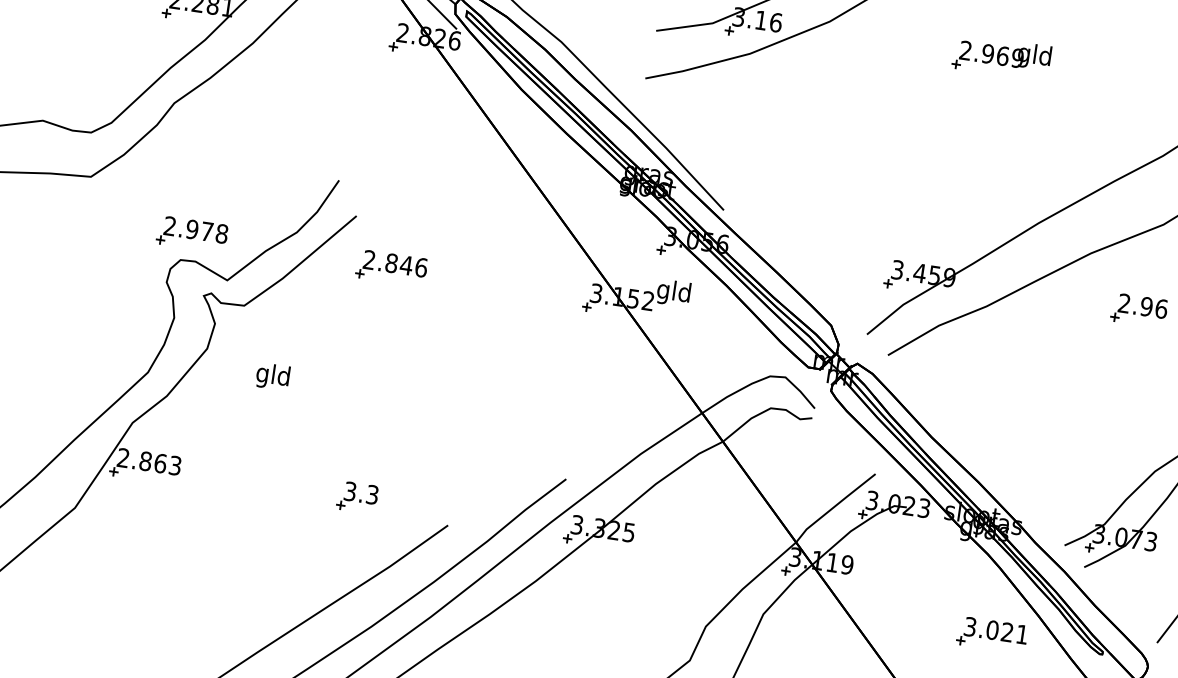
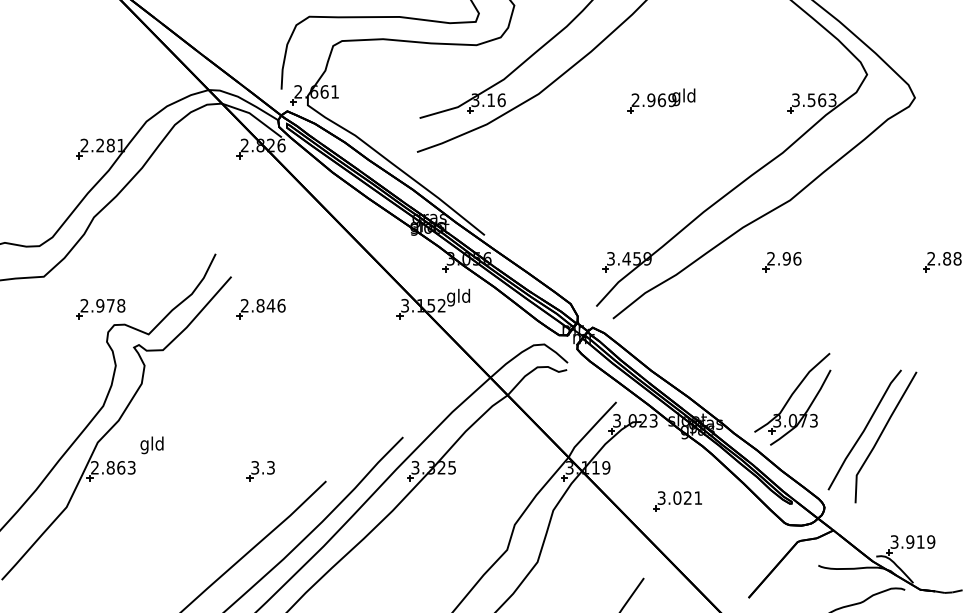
part: (191, 234) -> (100, 309), moved
text: (272, 376) -> (151, 445), moved
part: (992, 635) -> (677, 501), moved

